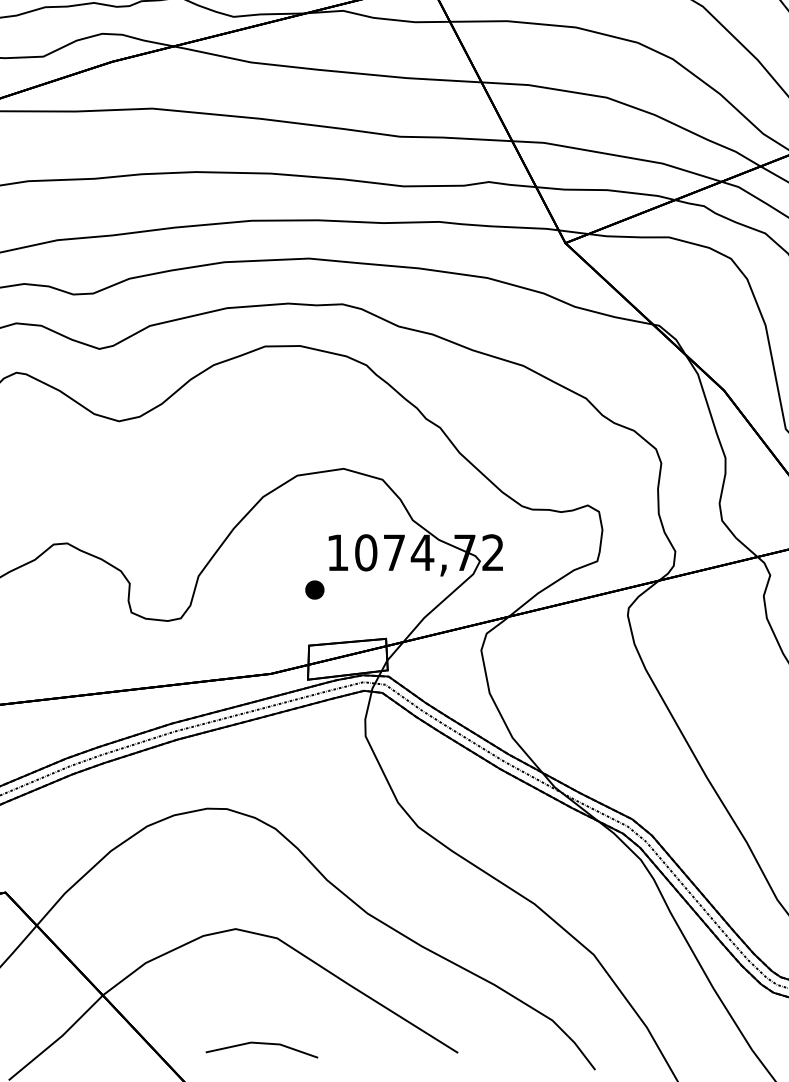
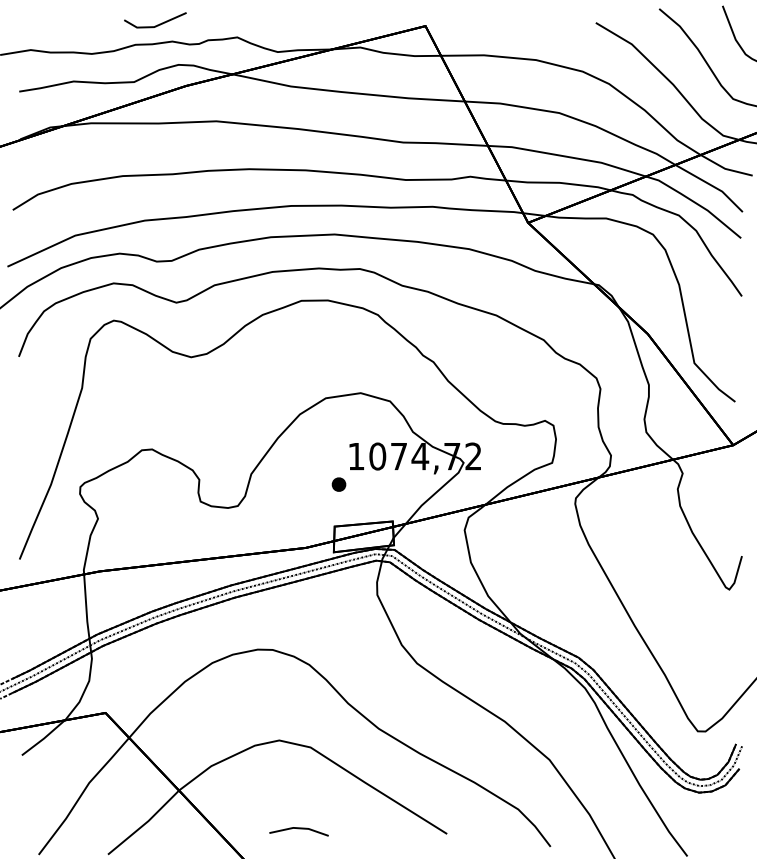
part: (261, 1049) -> (298, 831), size x0.7

